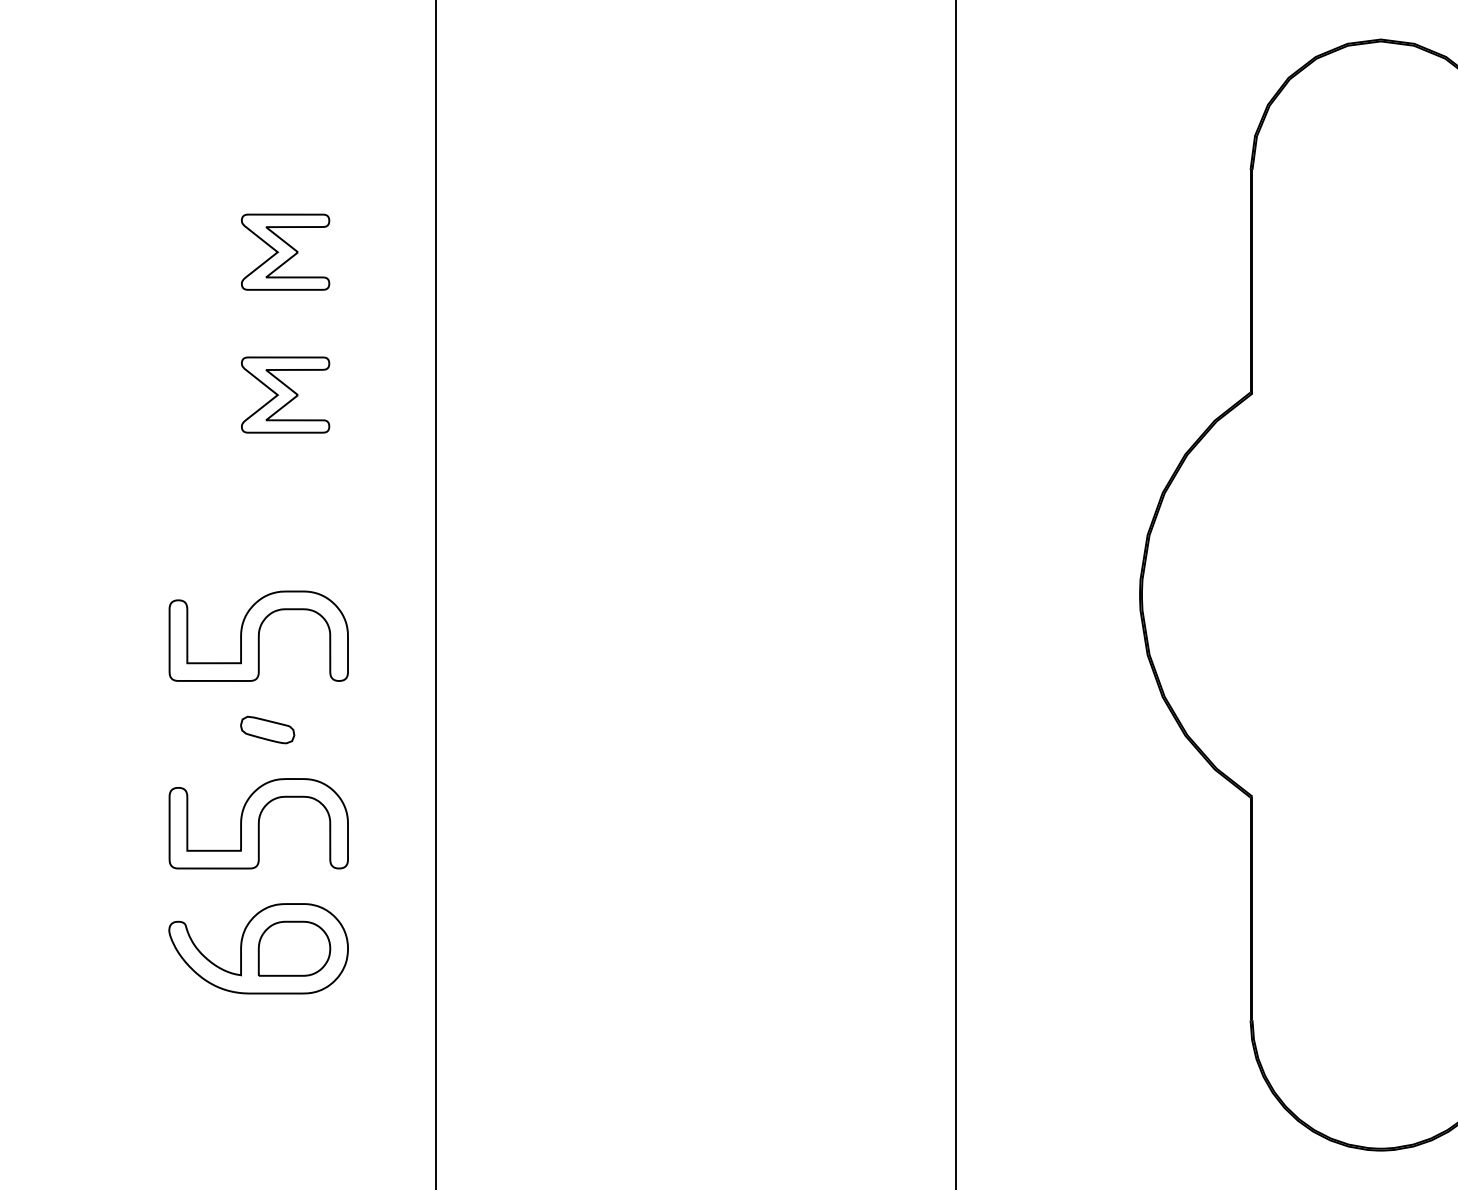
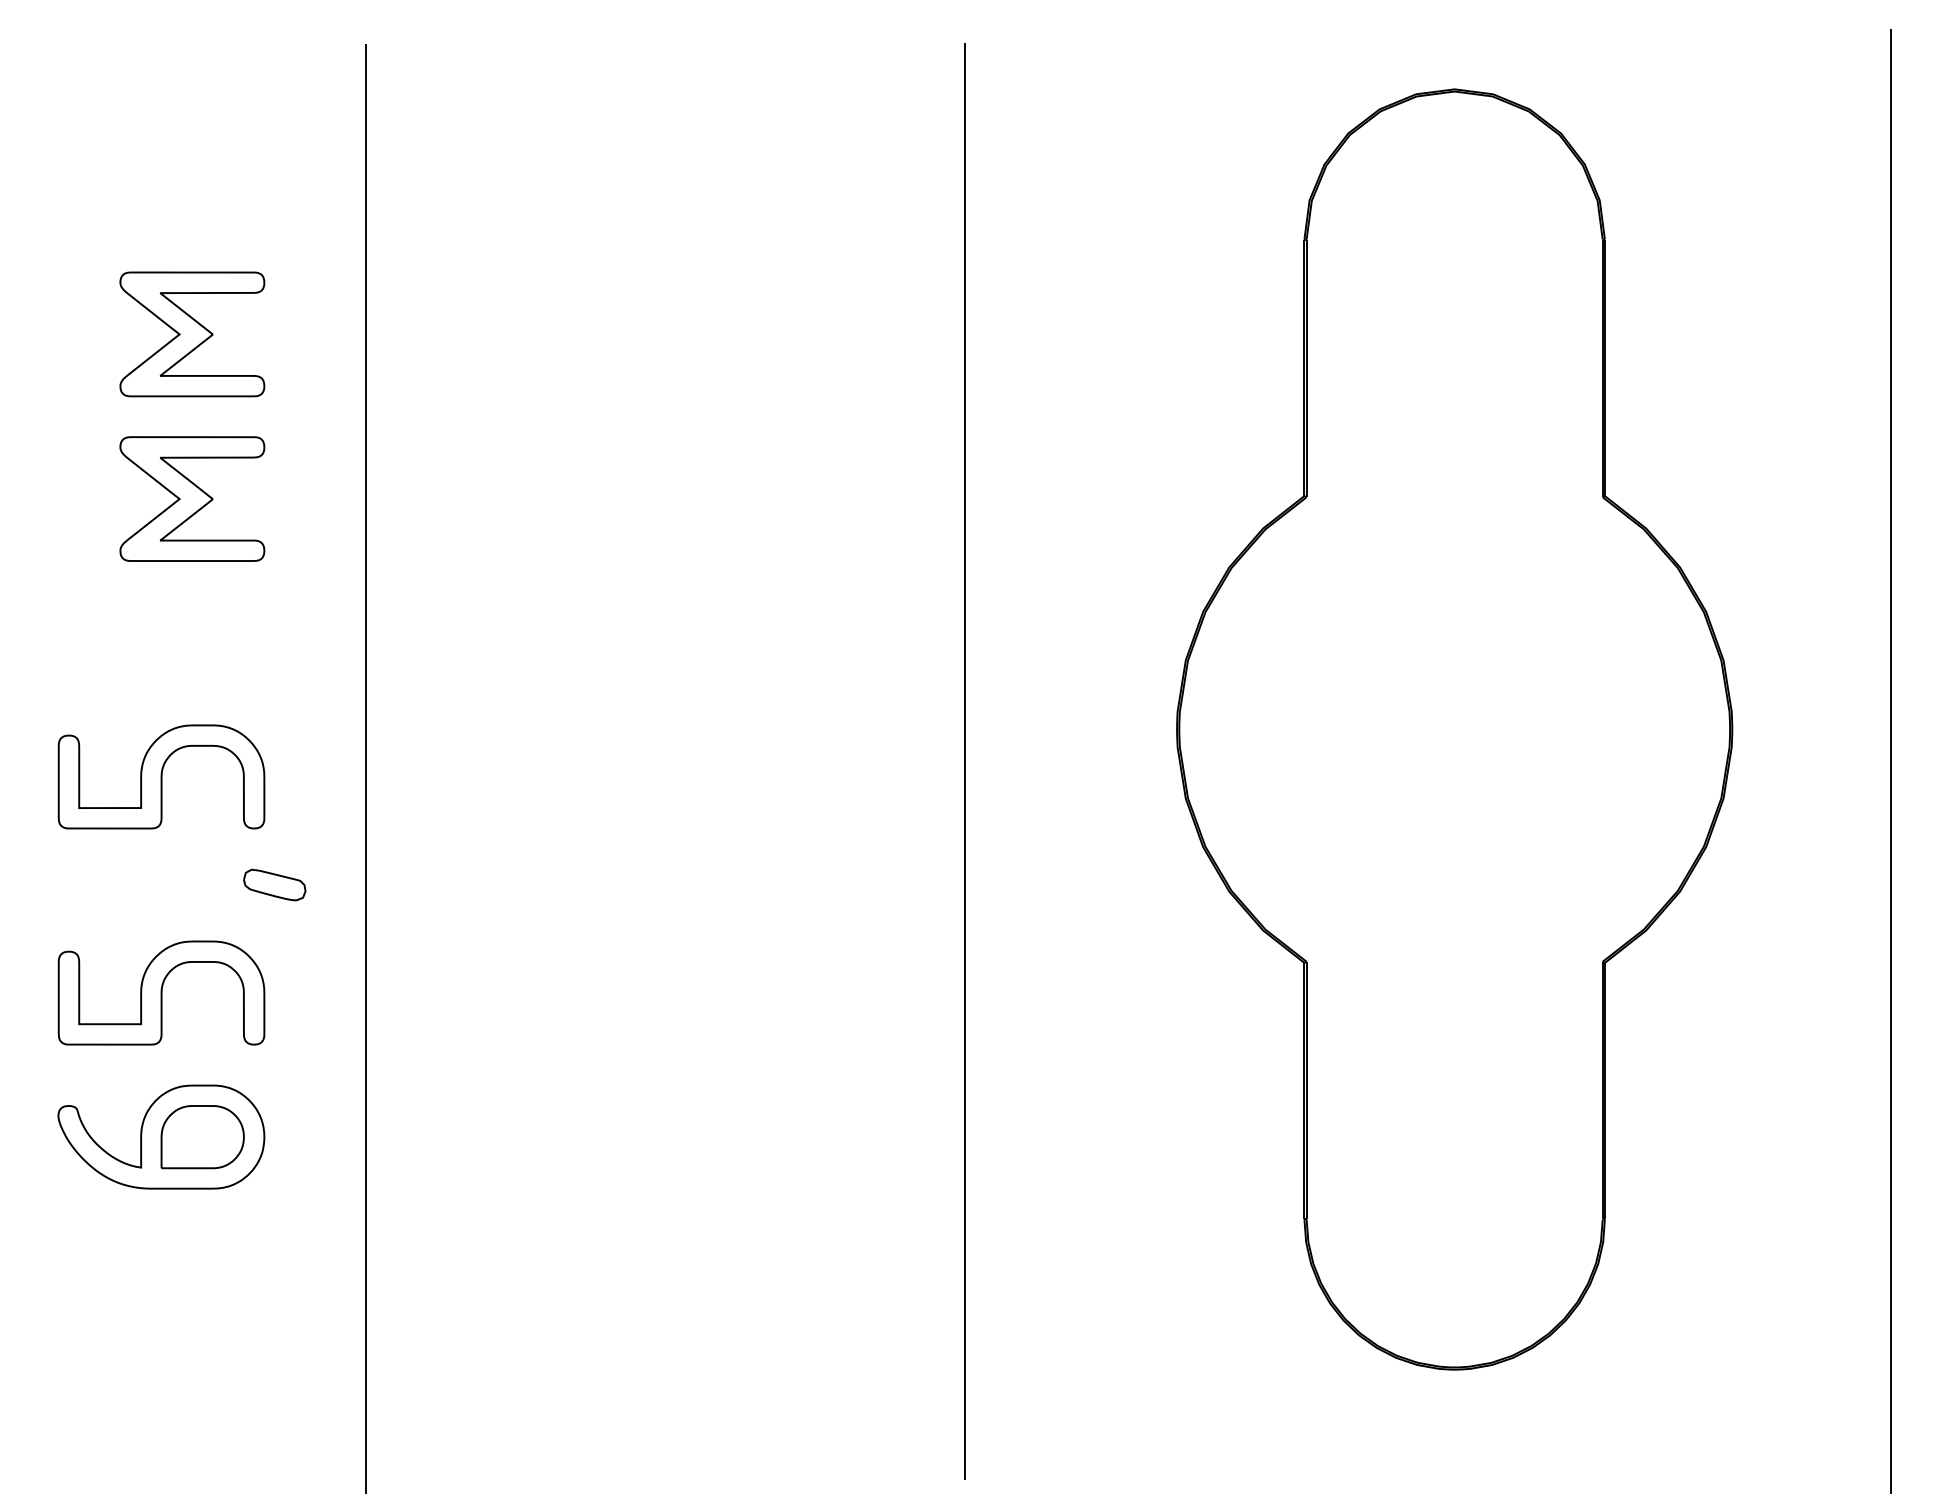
part: (285, 252) -> (192, 334), size x1.43
part: (285, 394) -> (192, 498), size x1.43
part: (267, 729) -> (274, 884), moved

